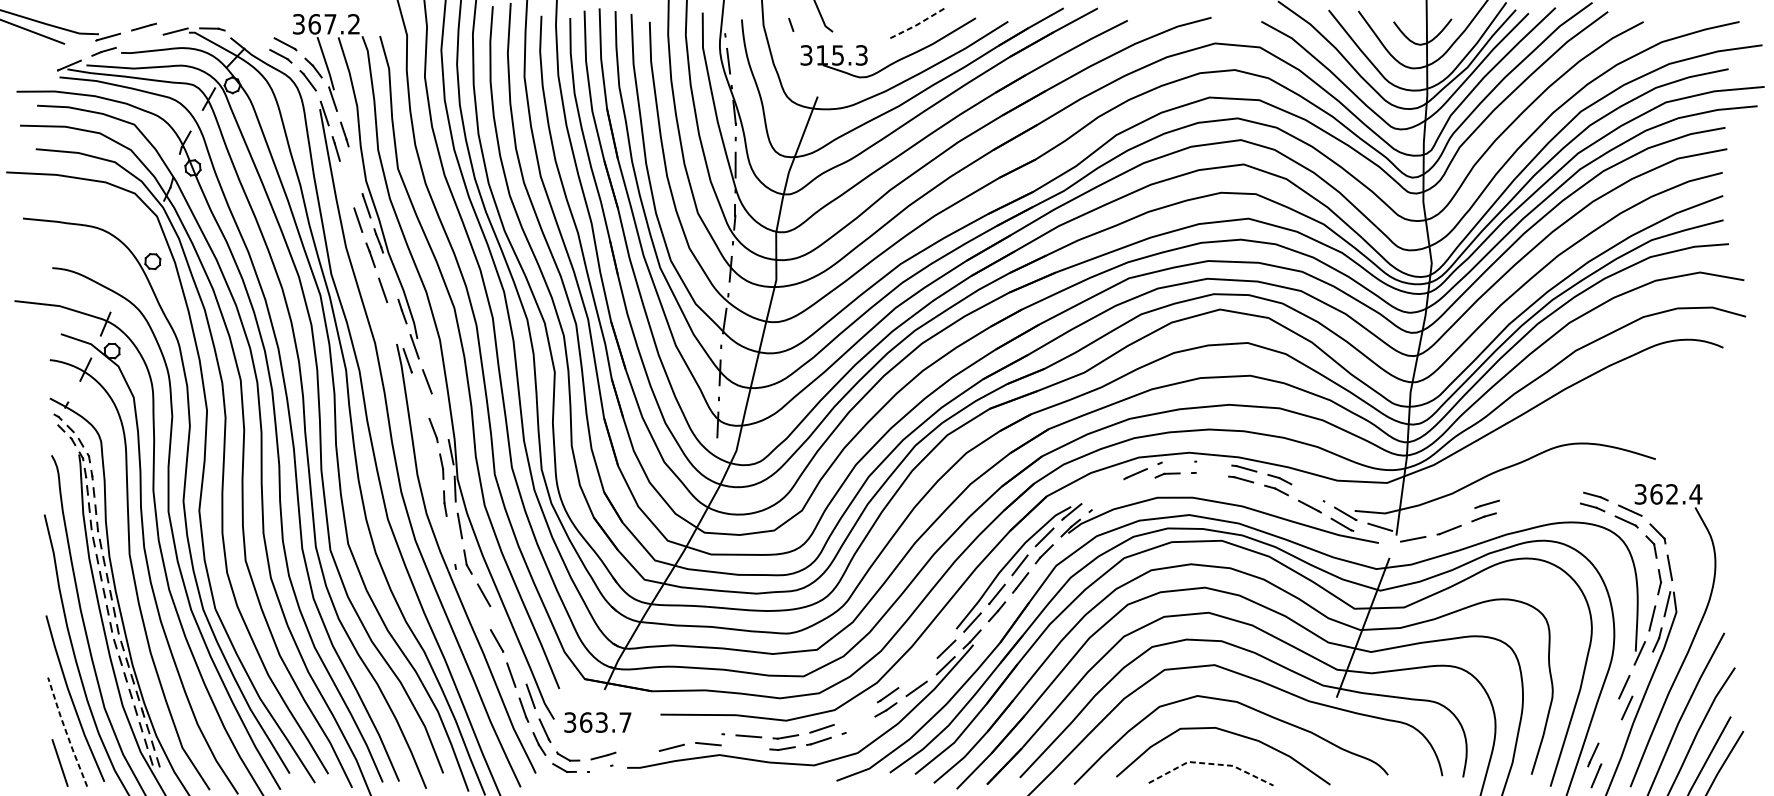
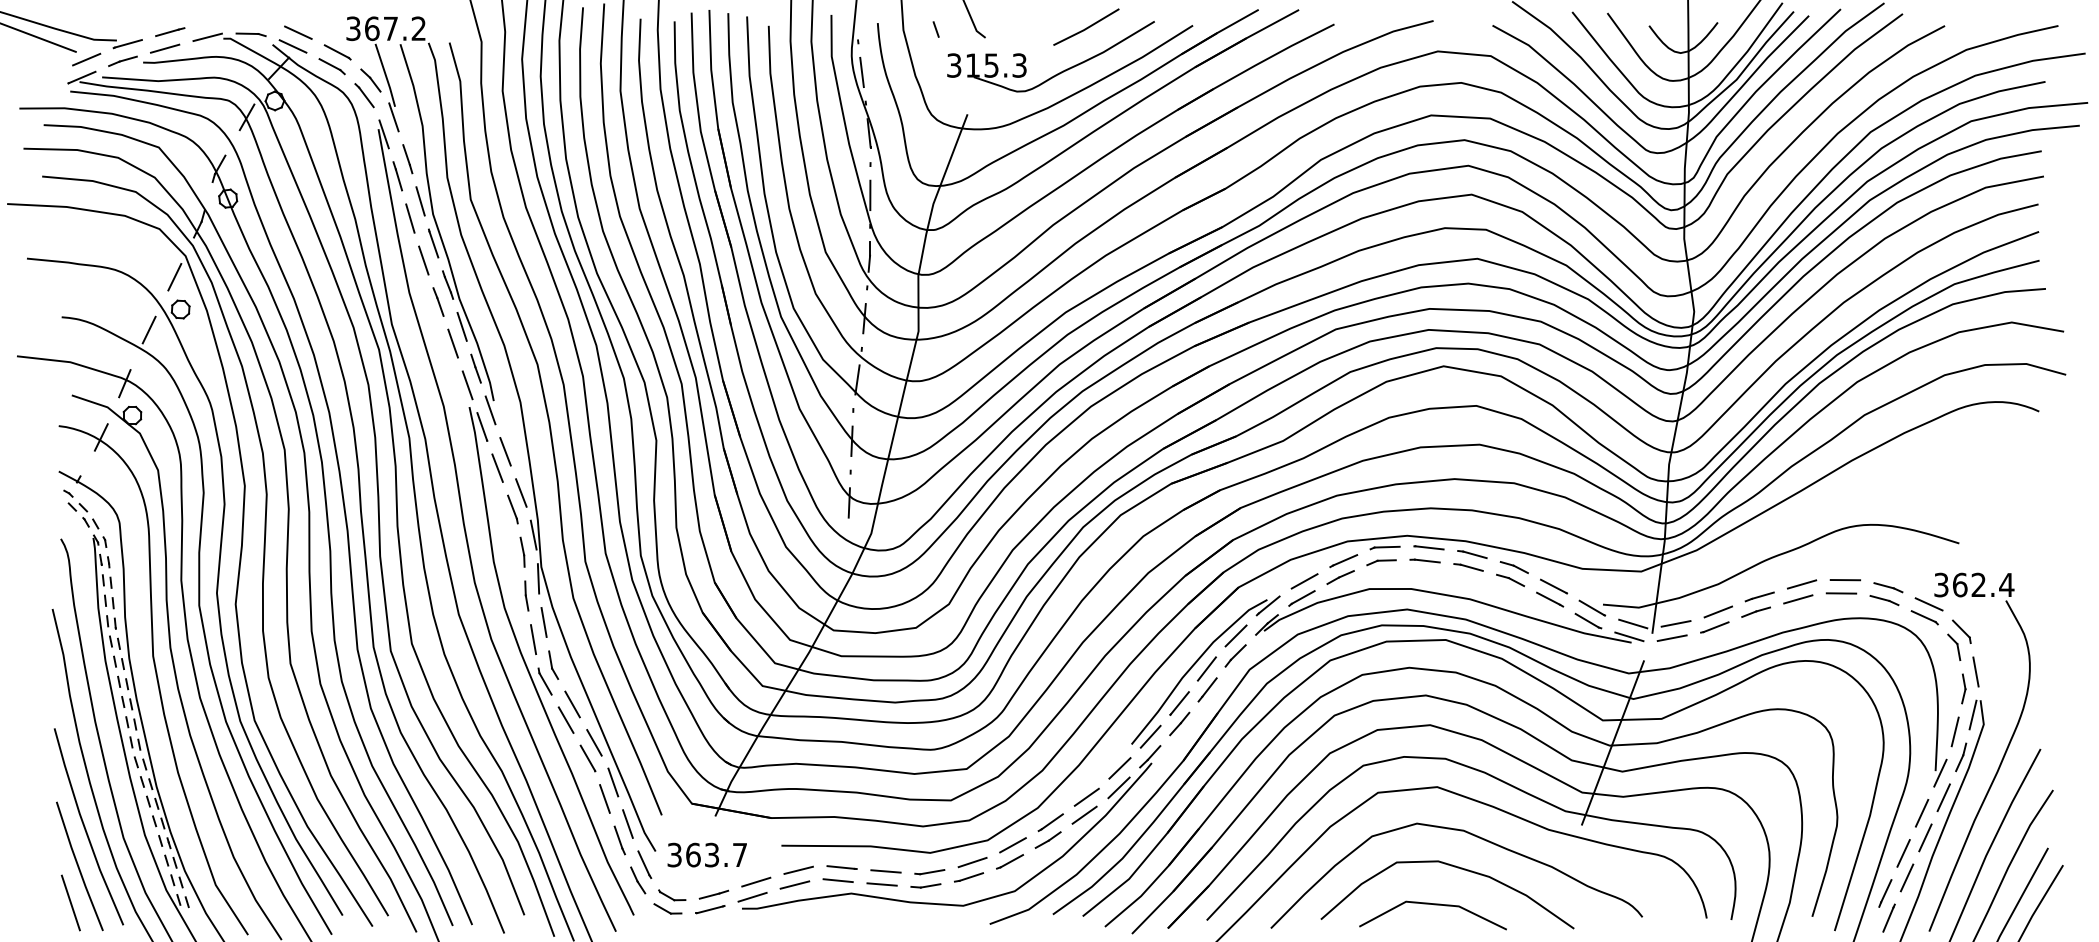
line: (919, 24) -> (1087, 28), dashed -> solid
line: (252, 27) -> (298, 32), added
line: (247, 39) -> (292, 46), added
line: (139, 40) -> (164, 48), added
line: (73, 50) -> (86, 59), added
line: (355, 170) -> (420, 201), added
line: (347, 184) -> (410, 218), added
line: (147, 233) -> (174, 276), added
line: (390, 275) -> (461, 326), added
line: (125, 278) -> (148, 329), added
line: (395, 325) -> (467, 385), added
line: (420, 395) -> (497, 467), added
line: (440, 416) -> (521, 492), added
line: (1171, 461) -> (1386, 546), added
line: (1208, 462) -> (1429, 547), added
line: (1205, 473) -> (1426, 560), added
line: (1132, 487) -> (1340, 577), added
line: (1559, 490) -> (1845, 580), added
line: (1102, 491) -> (1304, 581), added
line: (1522, 493) -> (1801, 584), added
line: (1312, 495) -> (1553, 586), added
line: (1556, 501) -> (1841, 593), added
line: (1100, 504) -> (1302, 597), added
line: (1519, 506) -> (1798, 599), added
line: (1452, 516) -> (1718, 611), added
line: (1415, 526) -> (1675, 623), added
line: (1377, 537) -> (1629, 636), added
line: (450, 540) -> (533, 639), added
line: (461, 577) -> (545, 683), added
line: (478, 607) -> (565, 719), added
line: (502, 627) -> (594, 742), added
line: (518, 661) -> (613, 782), added
line: (918, 673) -> (1086, 796), added
line: (1642, 673) -> (1943, 797), added
line: (855, 714) -> (1012, 845), added
line: (1608, 721) -> (1903, 853), added
line: (854, 727) -> (1011, 861), added
line: (66, 732) -> (78, 866), dashed -> solid
line: (710, 733) -> (840, 867), added
line: (674, 734) -> (798, 869), added
line: (1611, 741) -> (1906, 877), added
line: (639, 744) -> (756, 881), added
line: (745, 747) -> (881, 884), added
line: (636, 757) -> (752, 896), added
line: (1210, 764) -> (1432, 904), dashed -> solid
line: (599, 768) -> (709, 909), added

